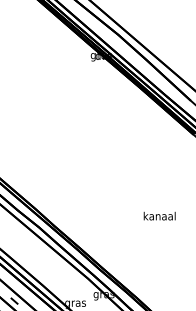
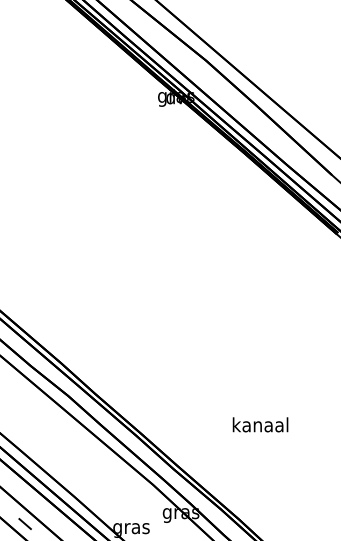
text: (159, 215) -> (260, 423), moved

